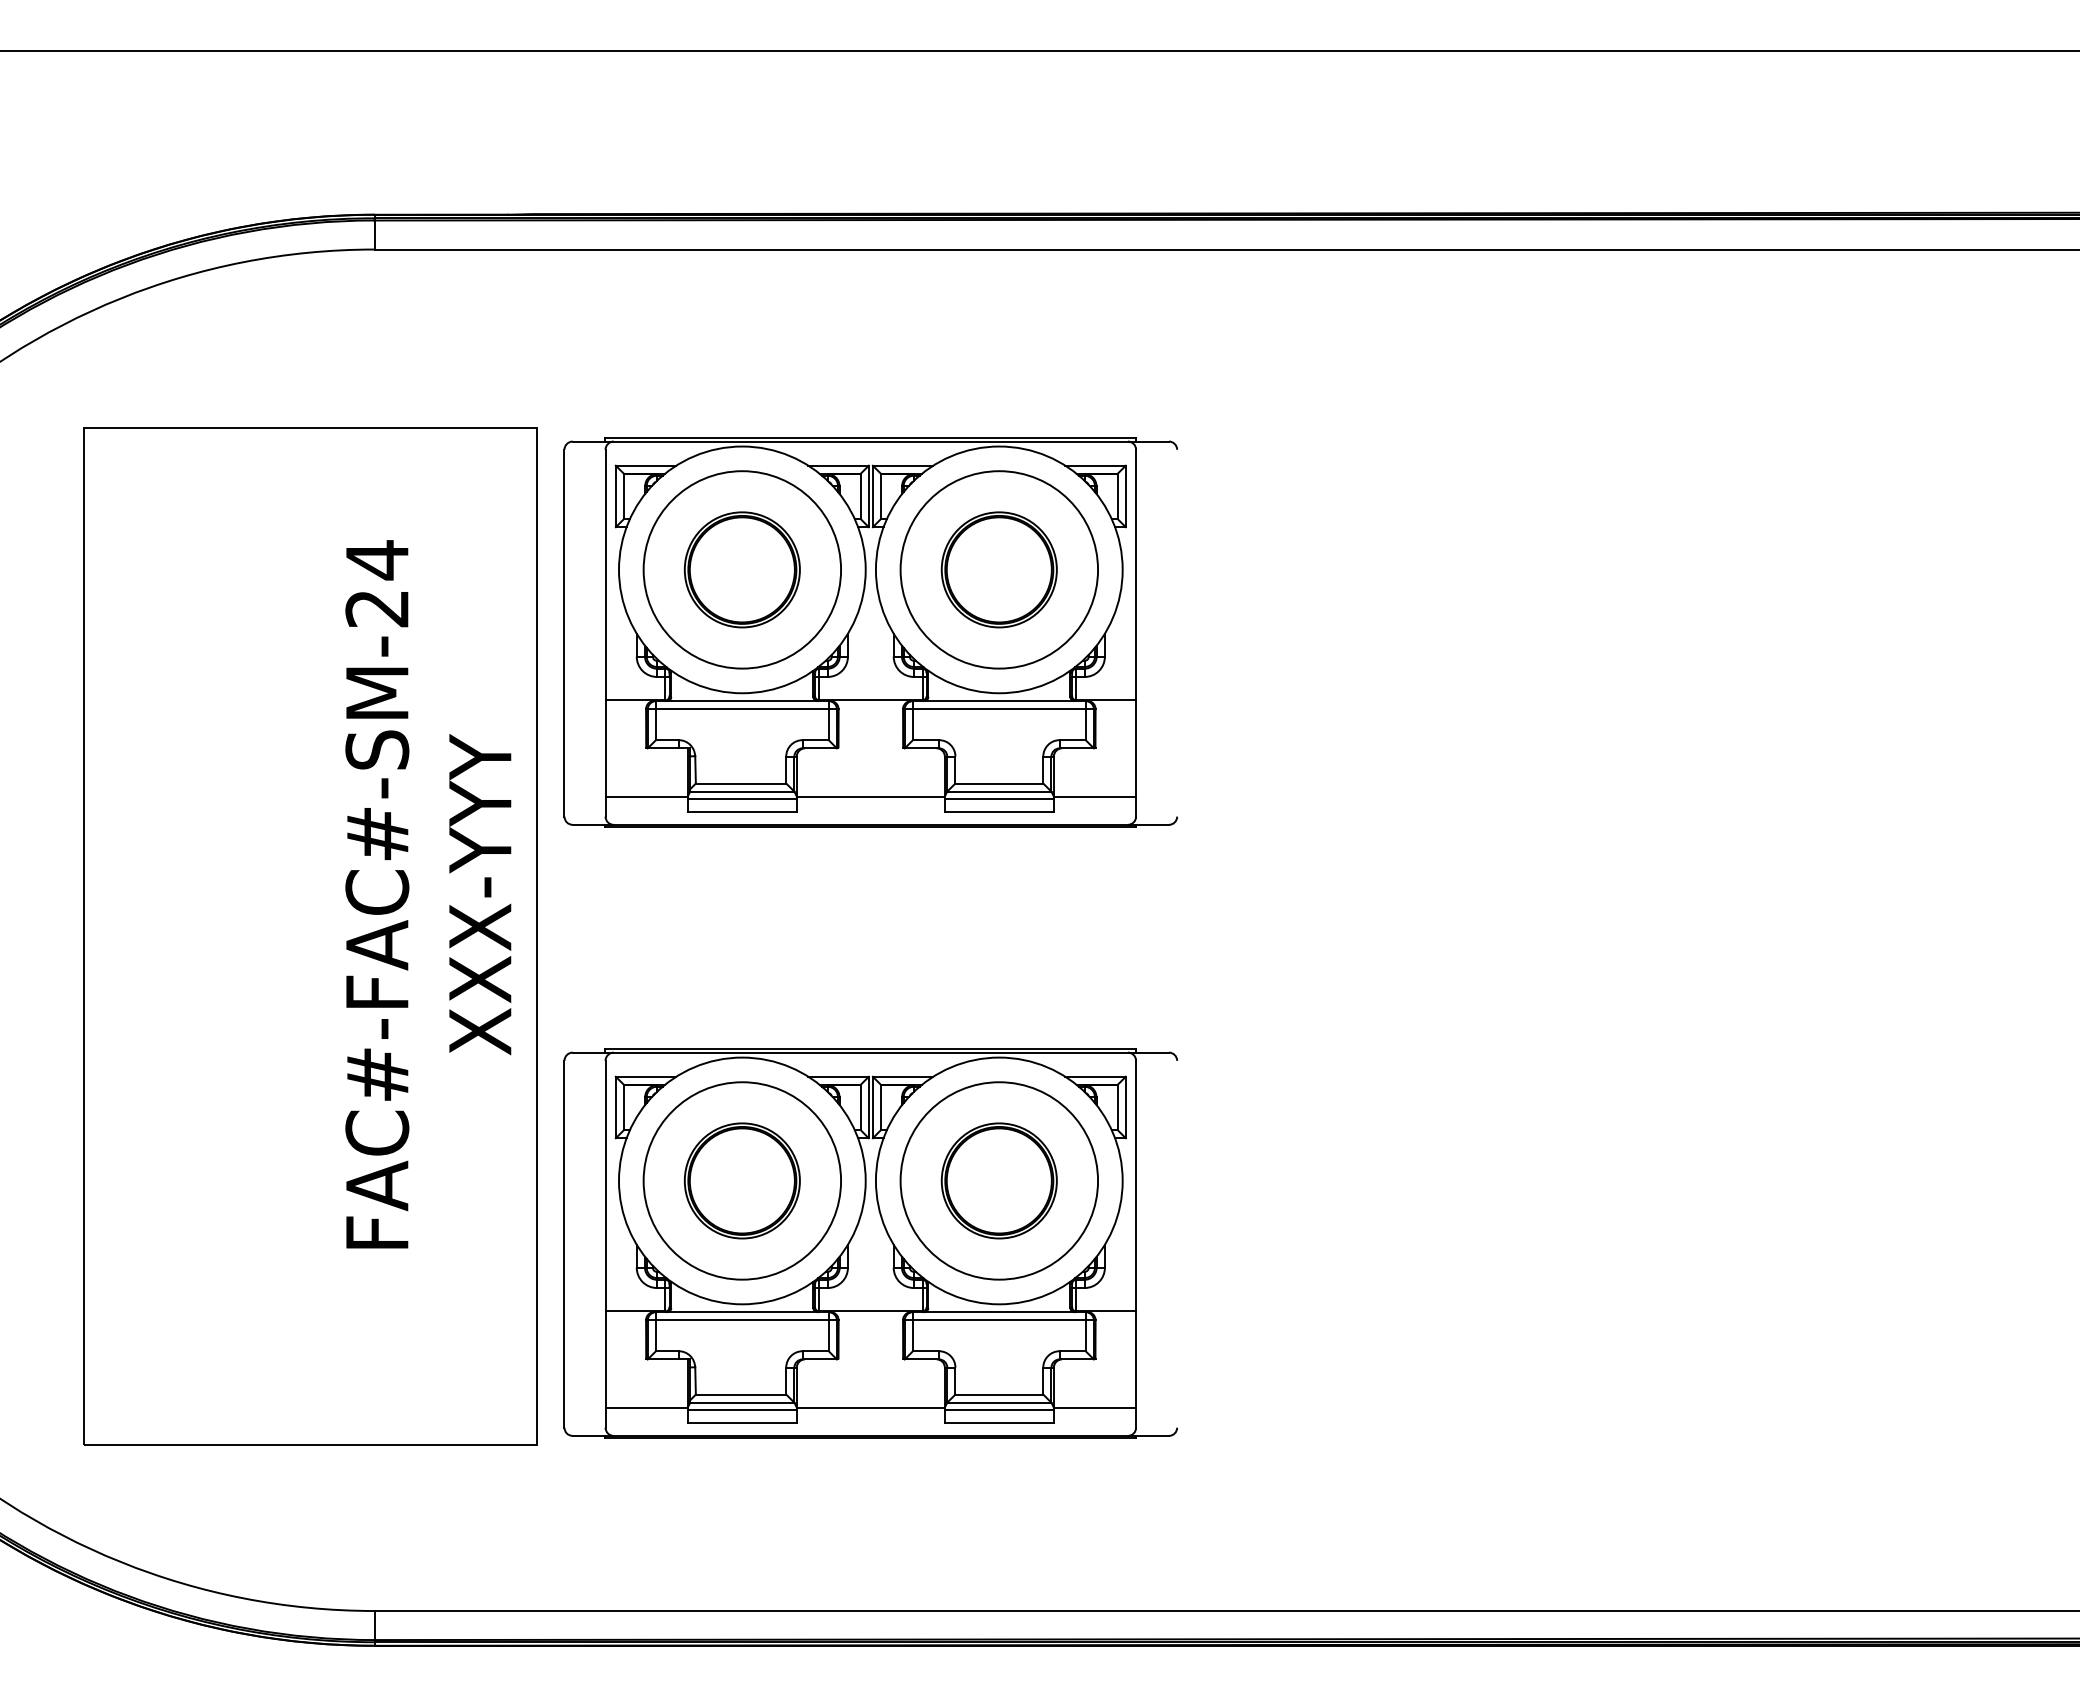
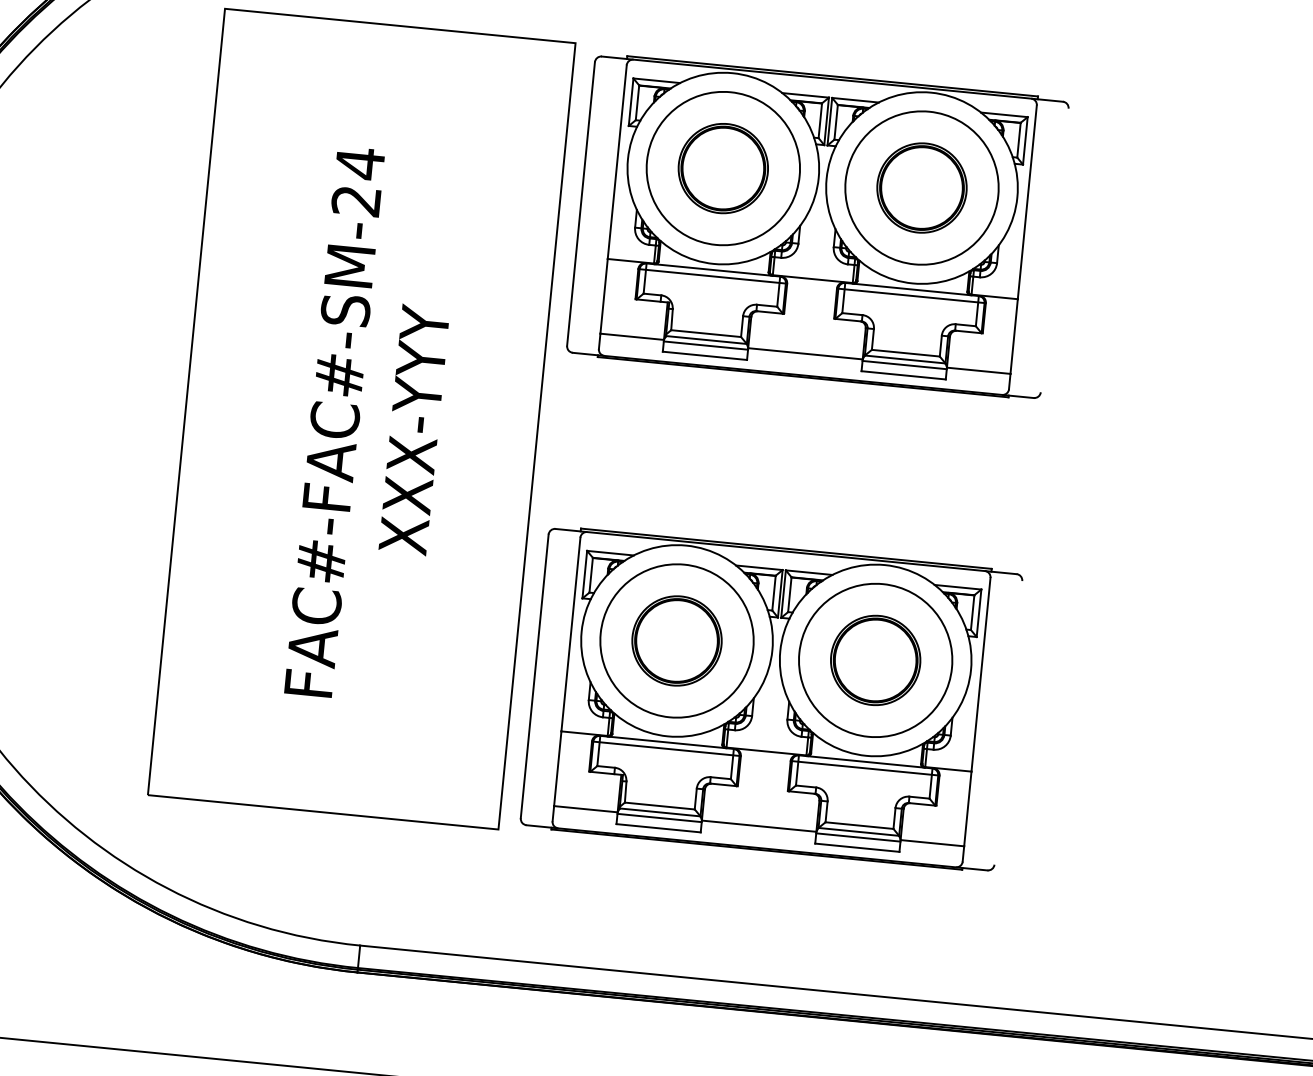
text: (428, 894) -> (374, 425), moved

